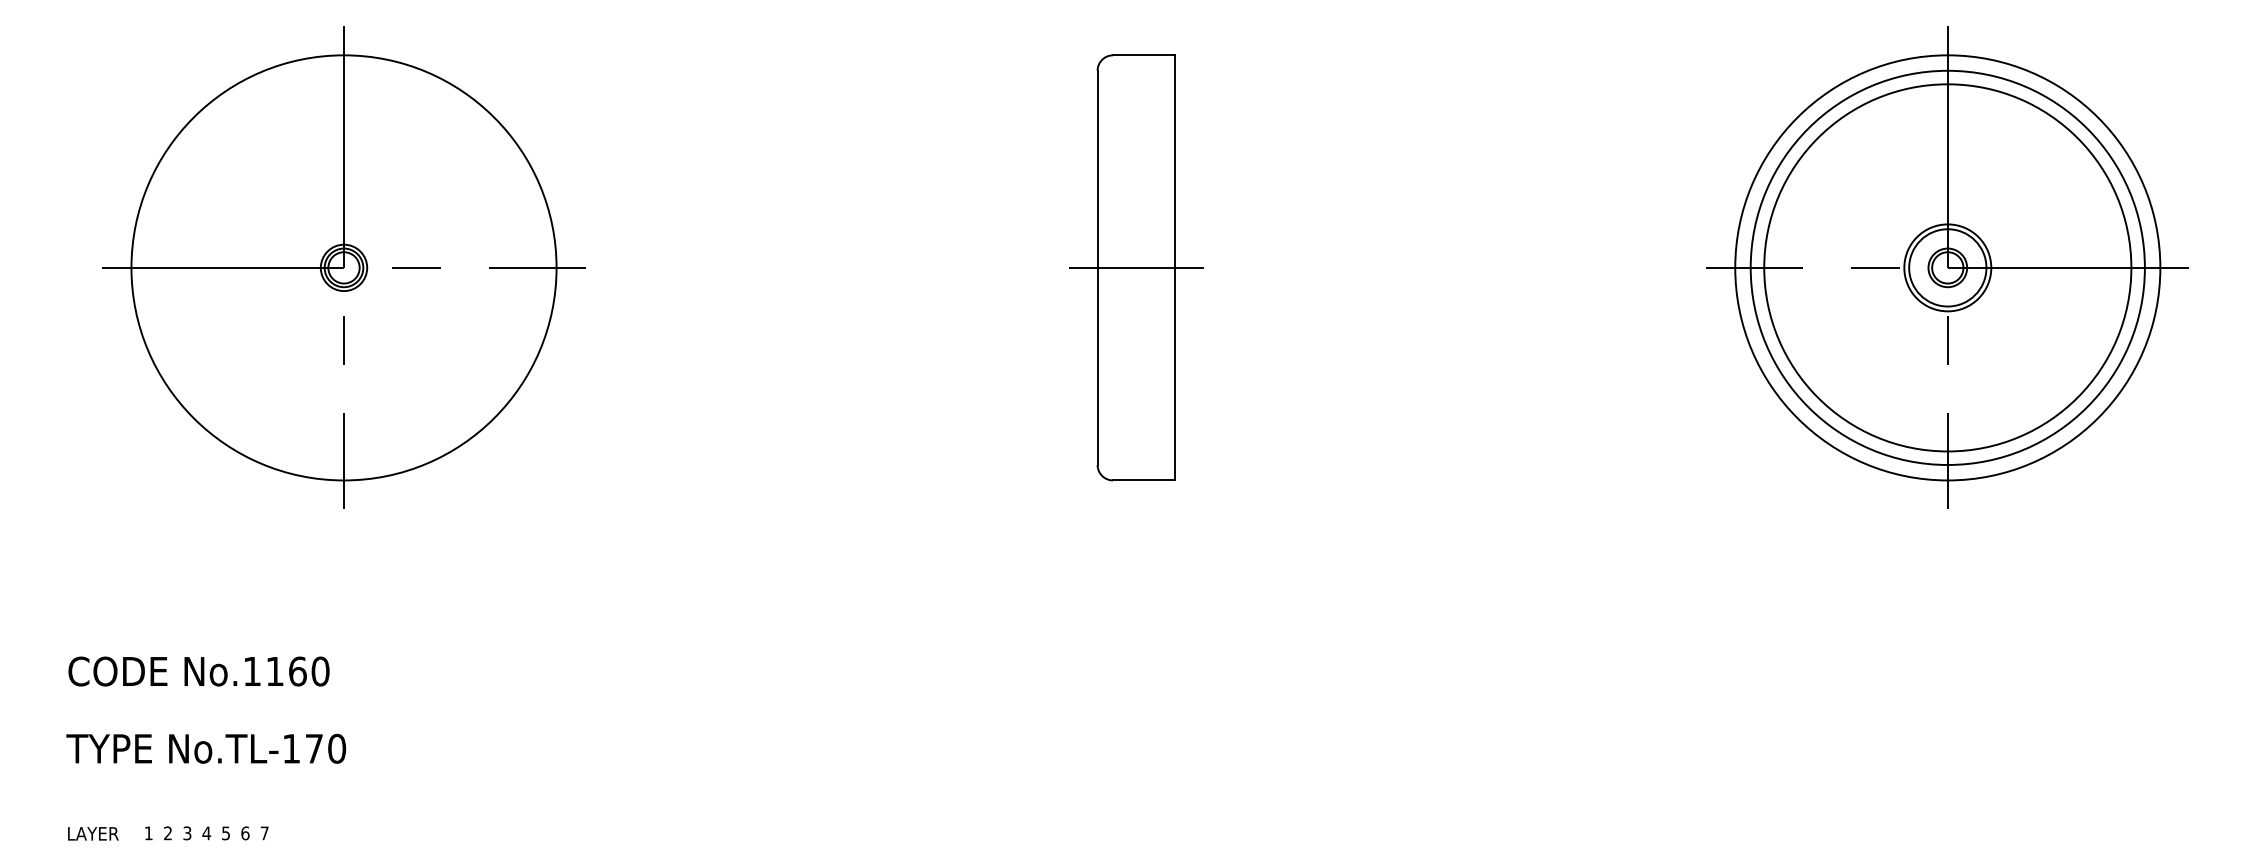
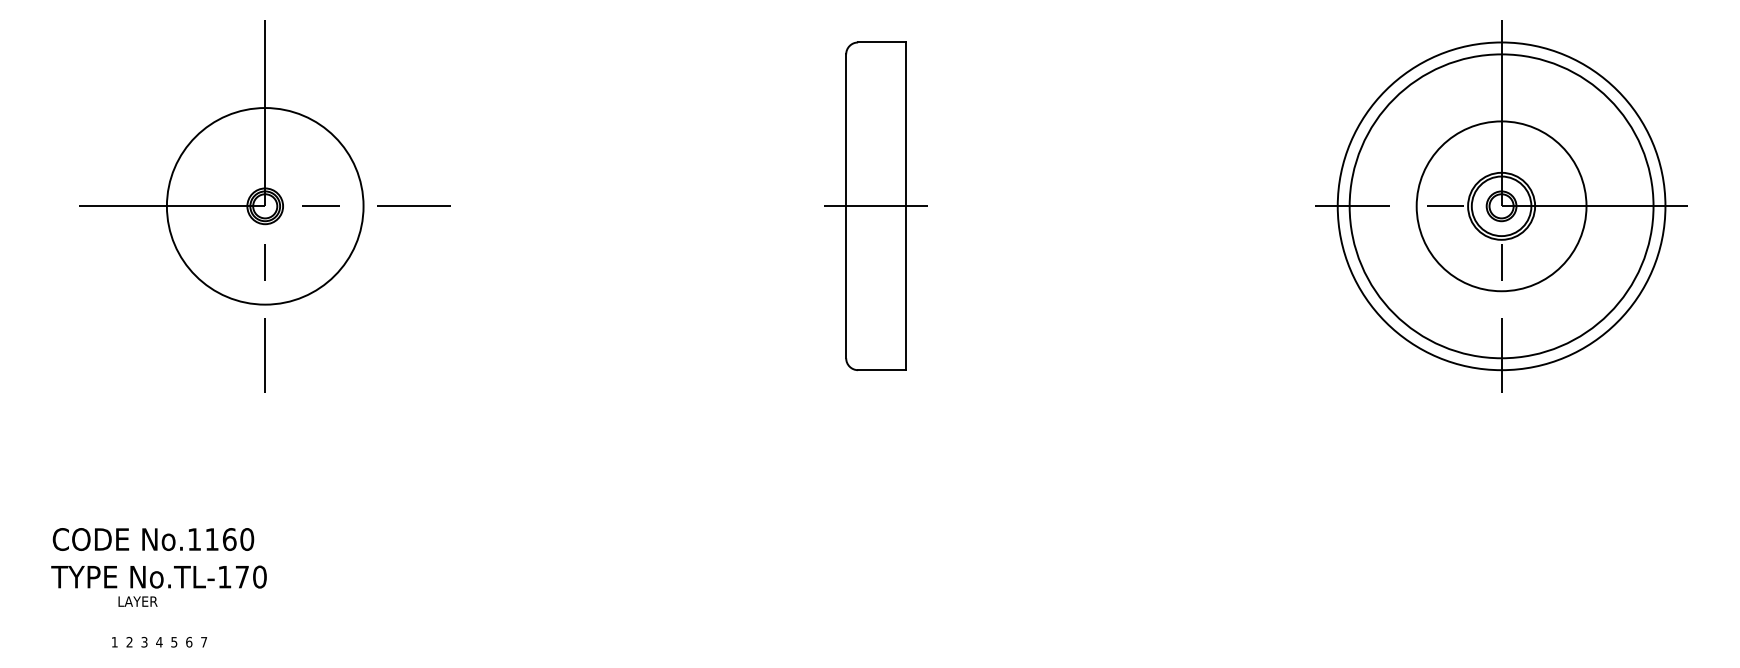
circle: (1947, 266) -> (1501, 205), size x0.6
circle: (344, 268) -> (265, 206), size x0.6
text: (199, 671) -> (153, 539), moved
text: (92, 833) -> (137, 601), moved

